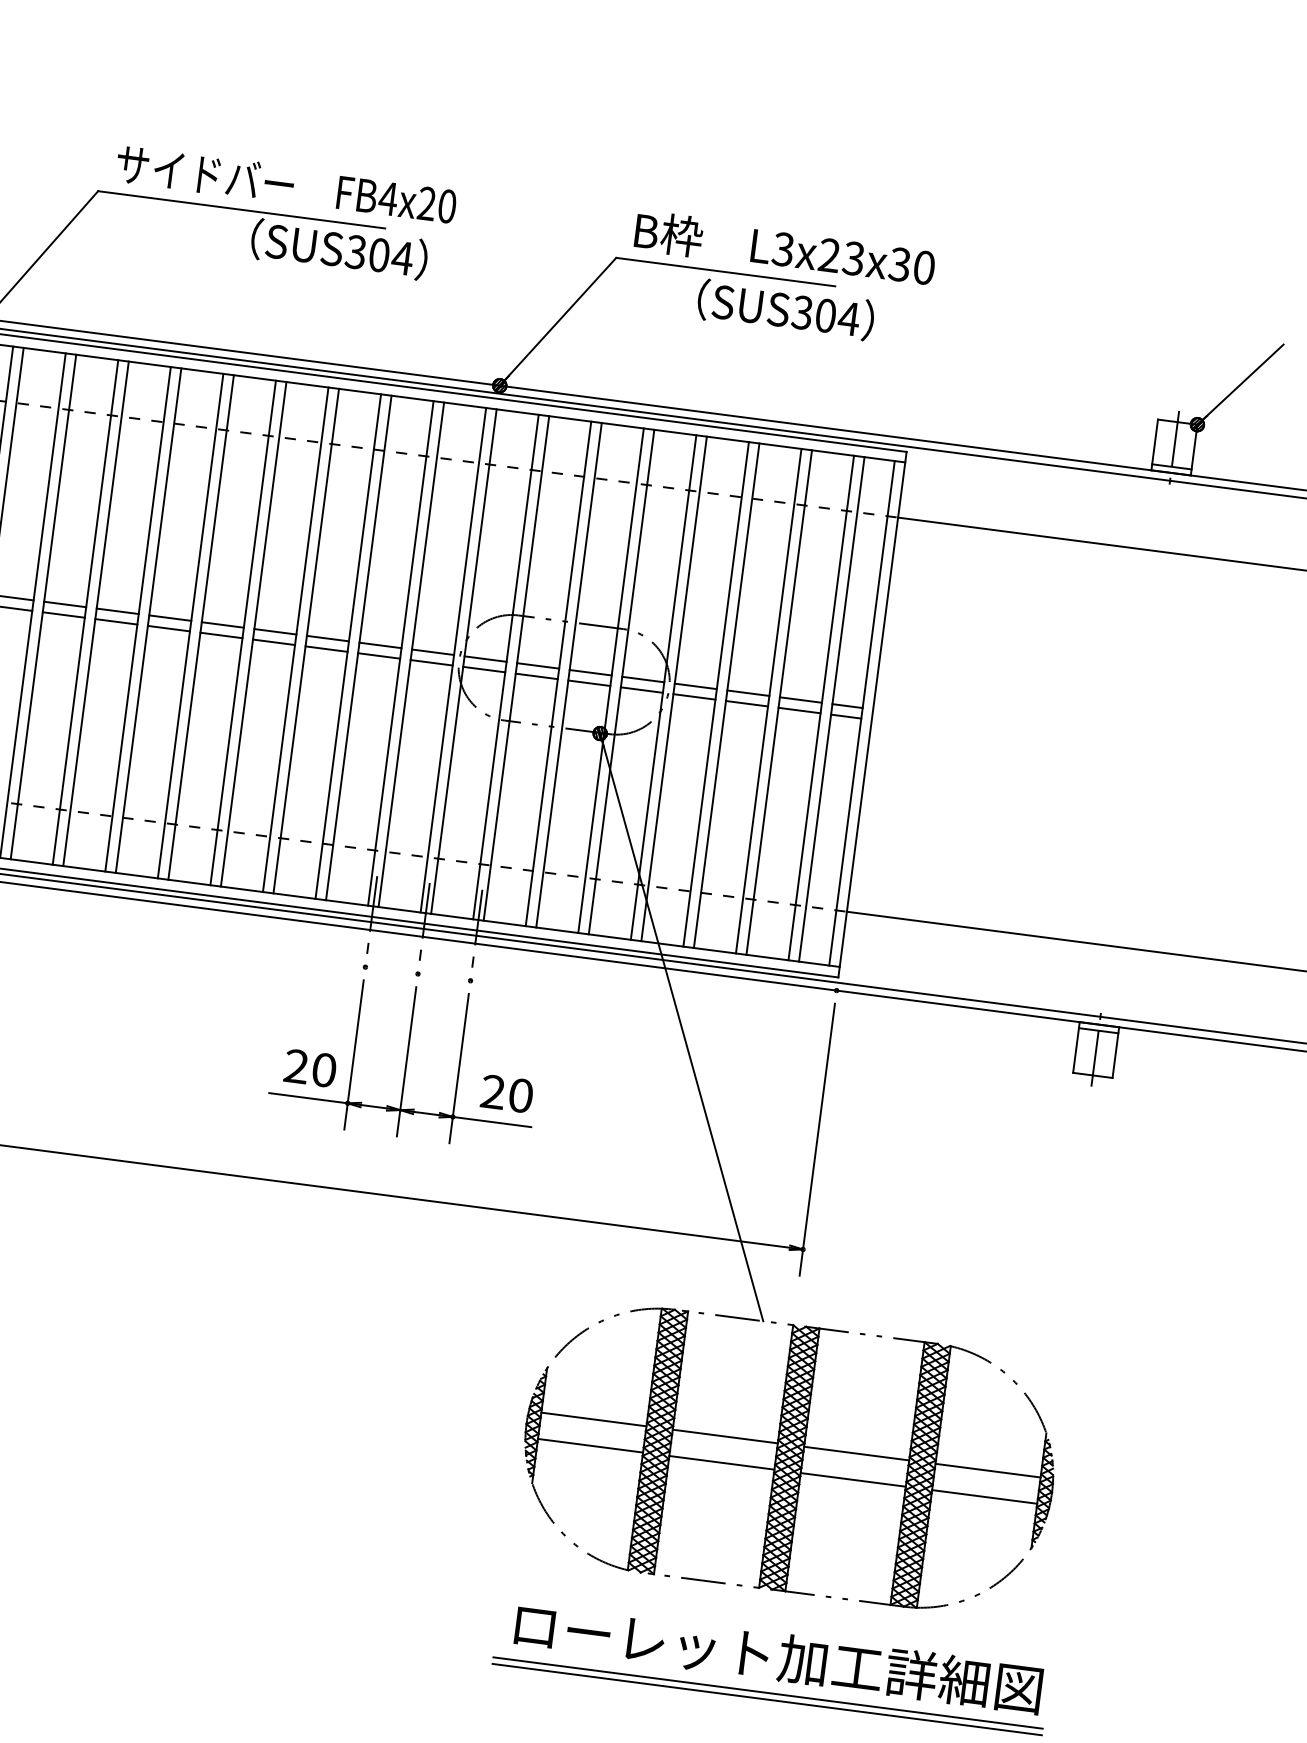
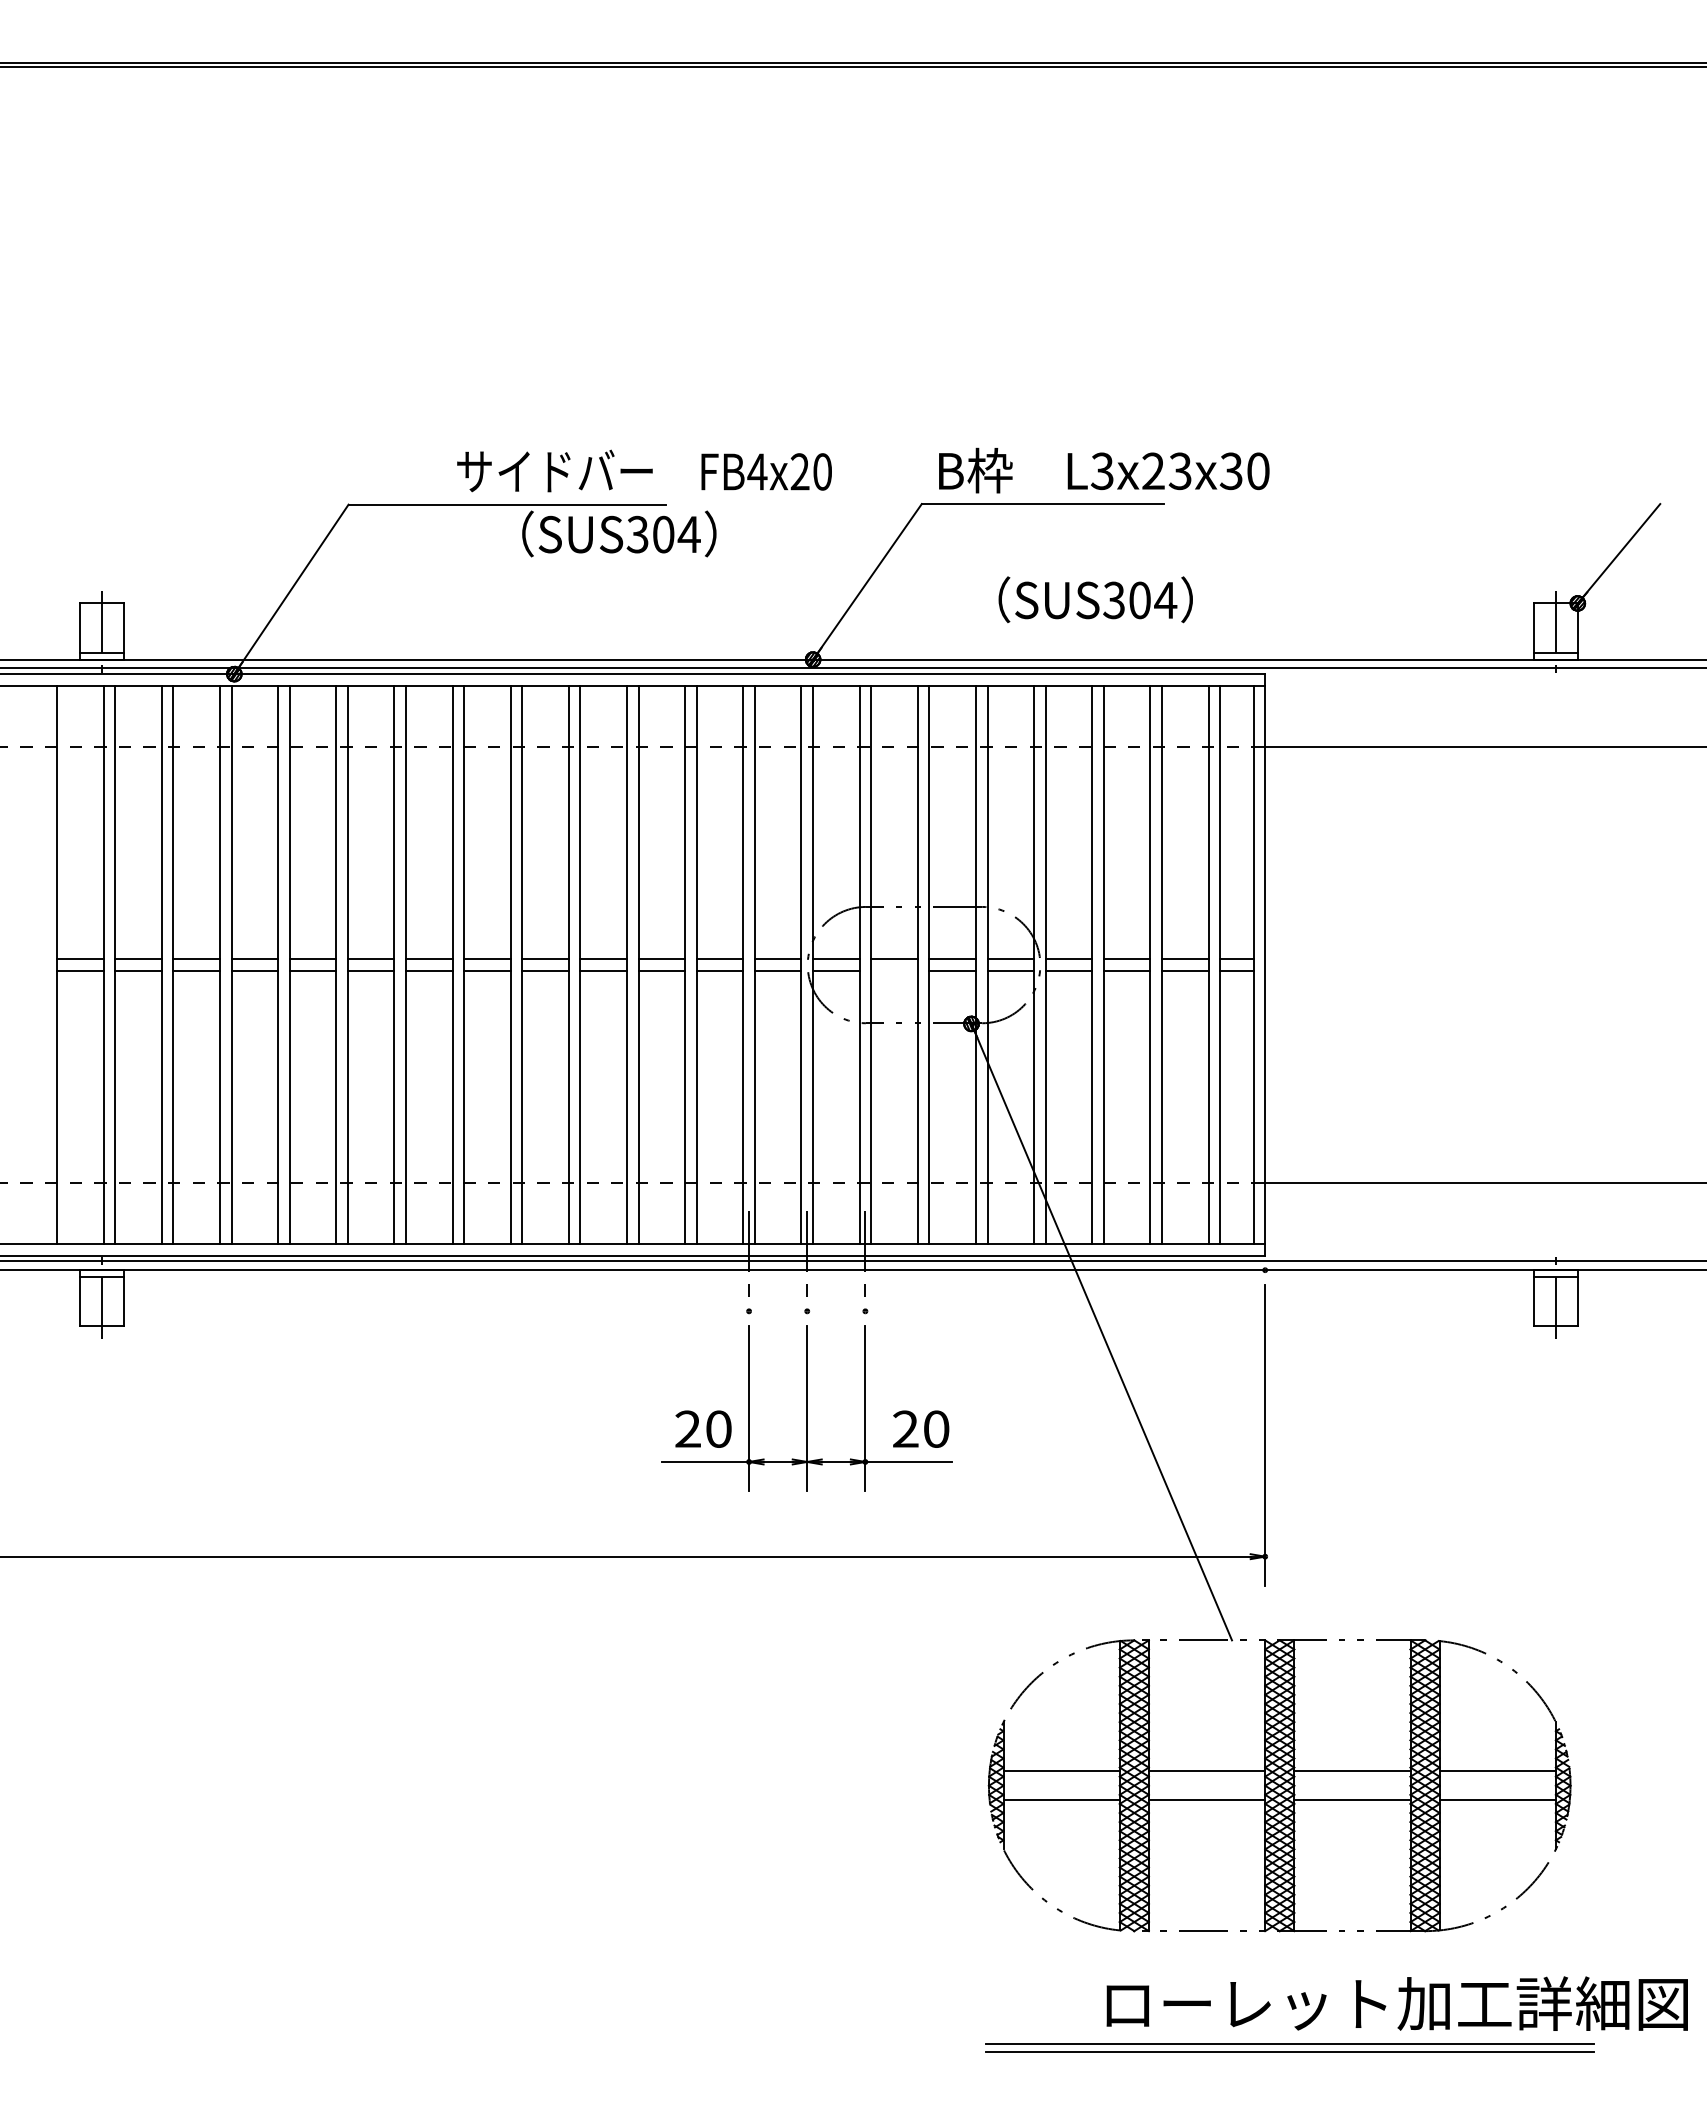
text: (286, 184) -> (644, 470), moved
text: (785, 309) -> (1095, 599), moved
line: (536, 676) -> (894, 970), removed
text: (777, 1656) -> (1396, 2003), moved

